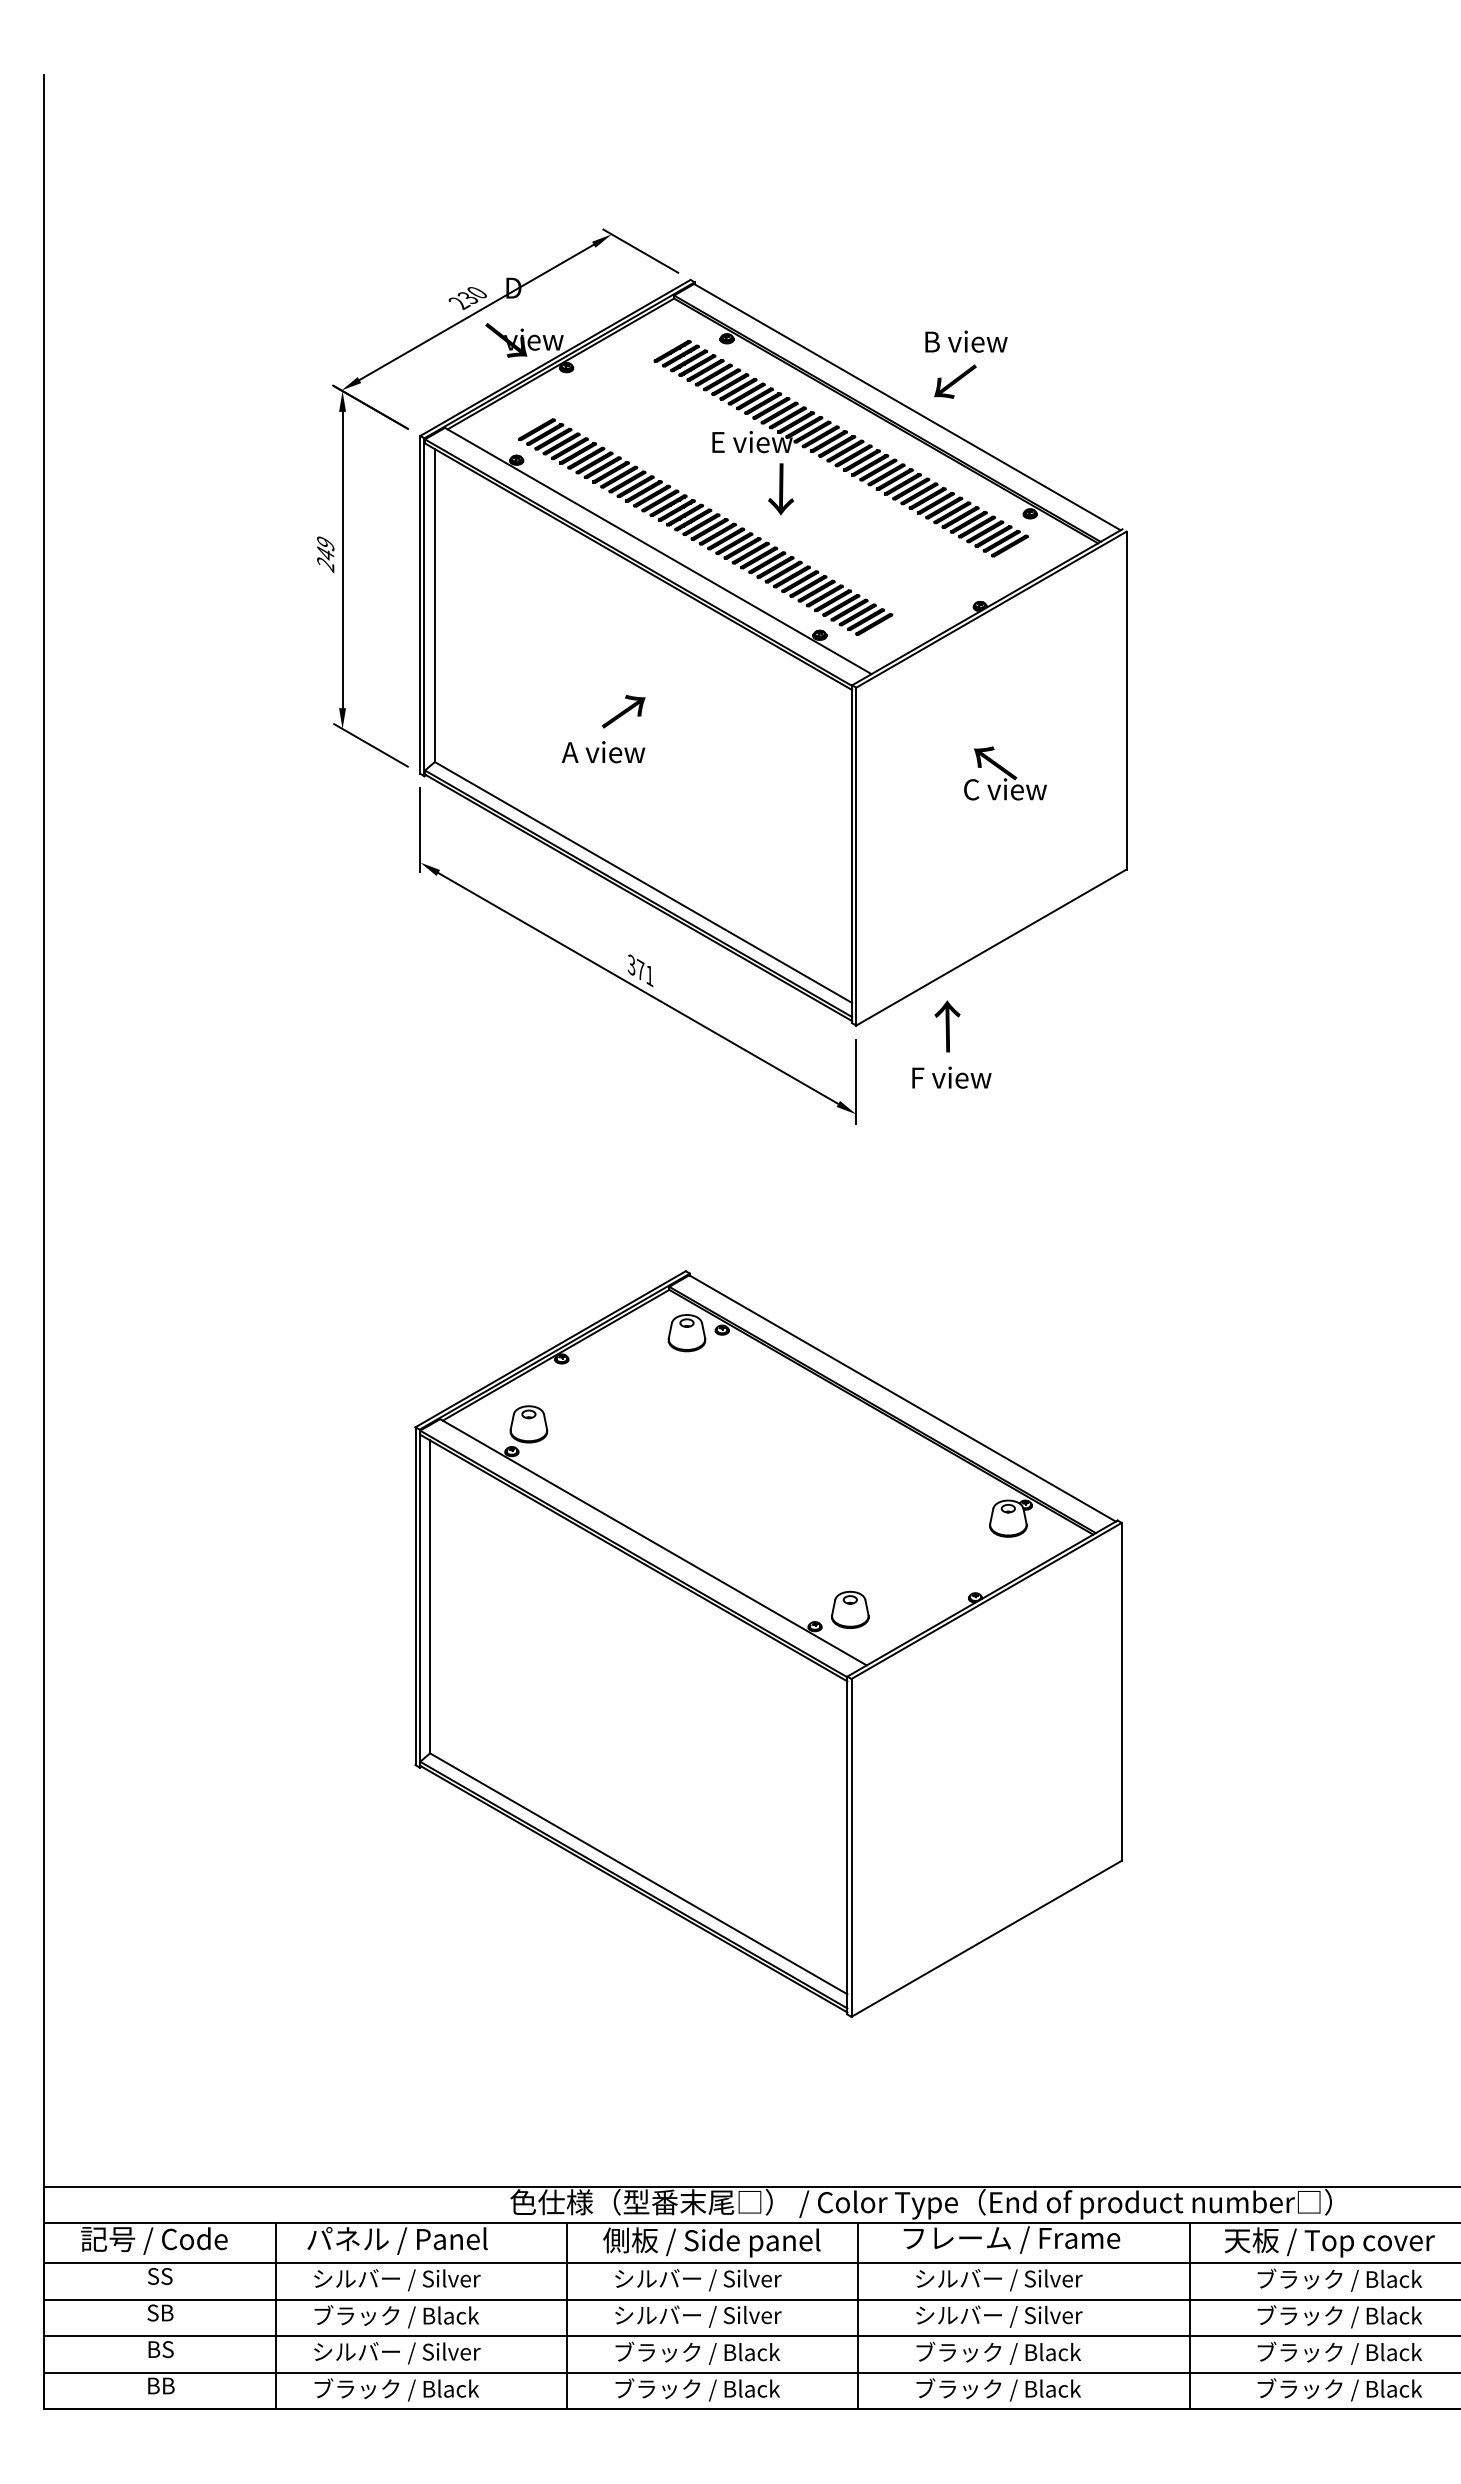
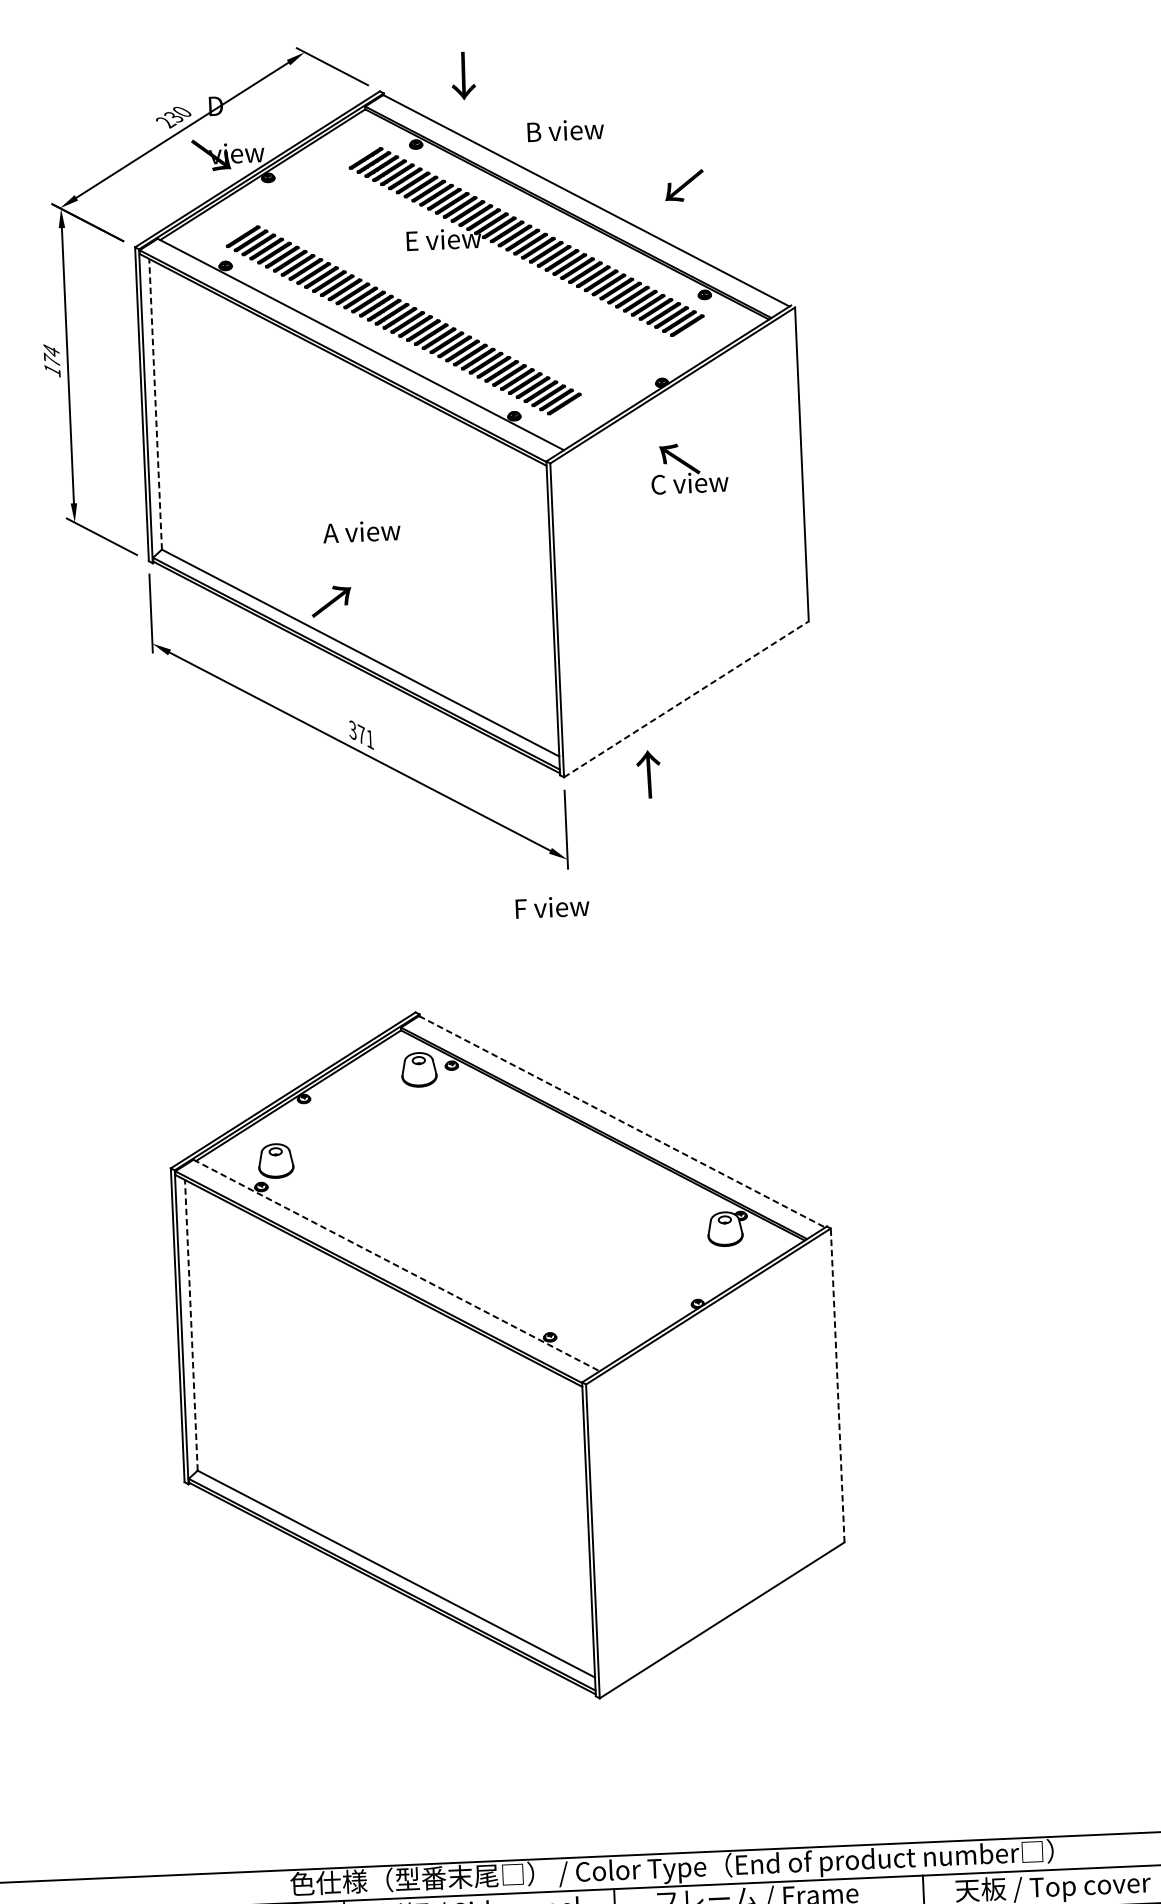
text: (966, 341) -> (565, 130), moved
text: (955, 381) -> (684, 185), moved
text: (780, 489) -> (462, 76), moved
text: (325, 554) -> (51, 361), 249 -> 174
line: (434, 605) -> (155, 404), solid -> dashed
text: (623, 711) -> (331, 601), moved
text: (603, 752) -> (361, 532), moved
text: (1005, 773) -> (689, 468), moved
line: (991, 947) -> (686, 699), solid -> dashed
text: (951, 1077) -> (552, 907), moved
line: (903, 1398) -> (623, 1121), solid -> dashed
line: (653, 1542) -> (396, 1265), solid -> dashed
line: (430, 1596) -> (191, 1324), solid -> dashed
part: (850, 1609) -> (582, 1319), removed
line: (1121, 1691) -> (837, 1385), solid -> dashed

